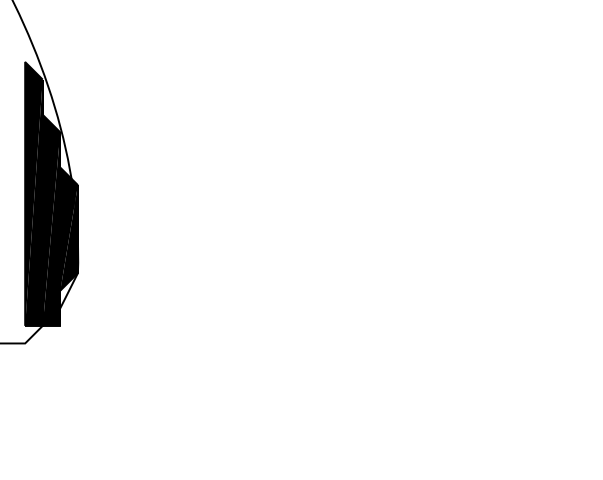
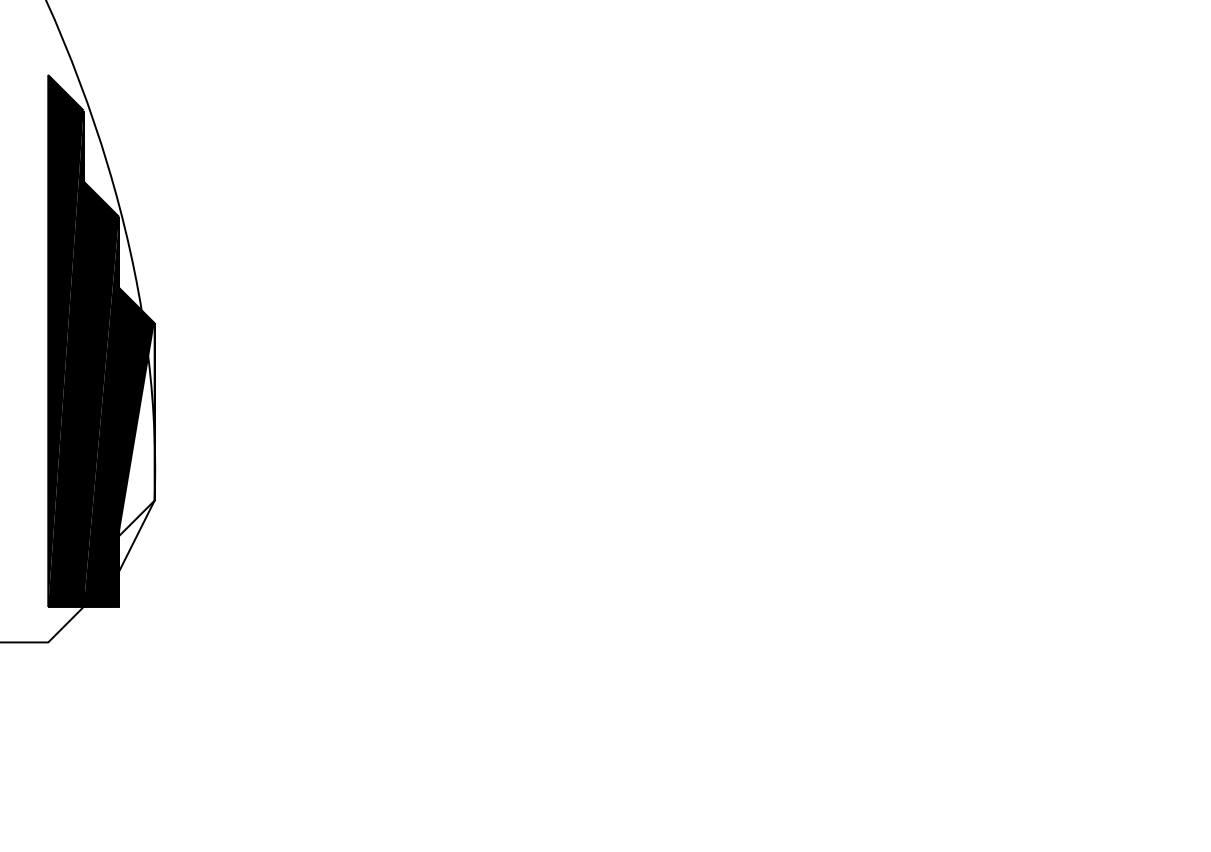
fill: (68, 237) -> (135, 428), removed

